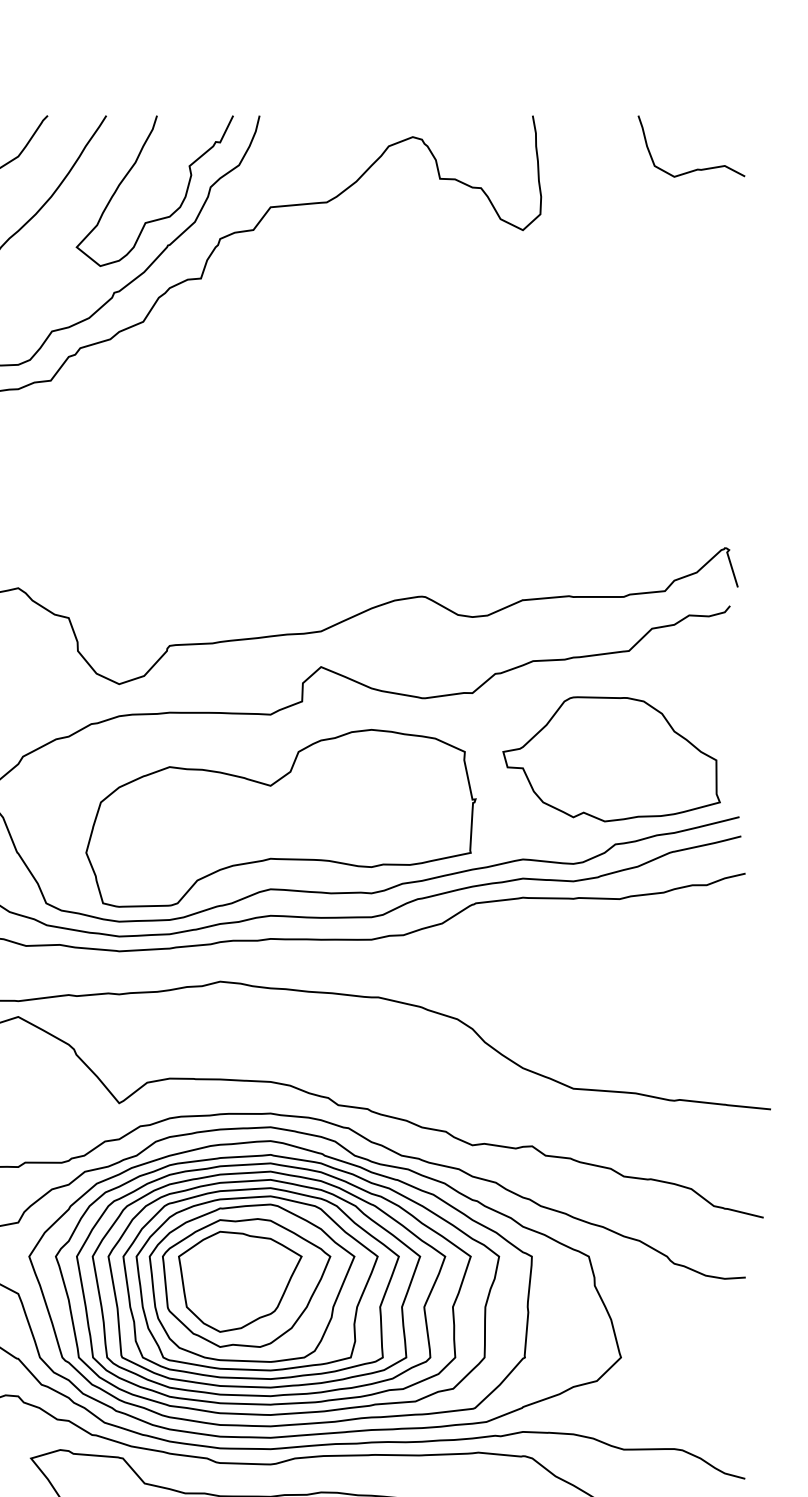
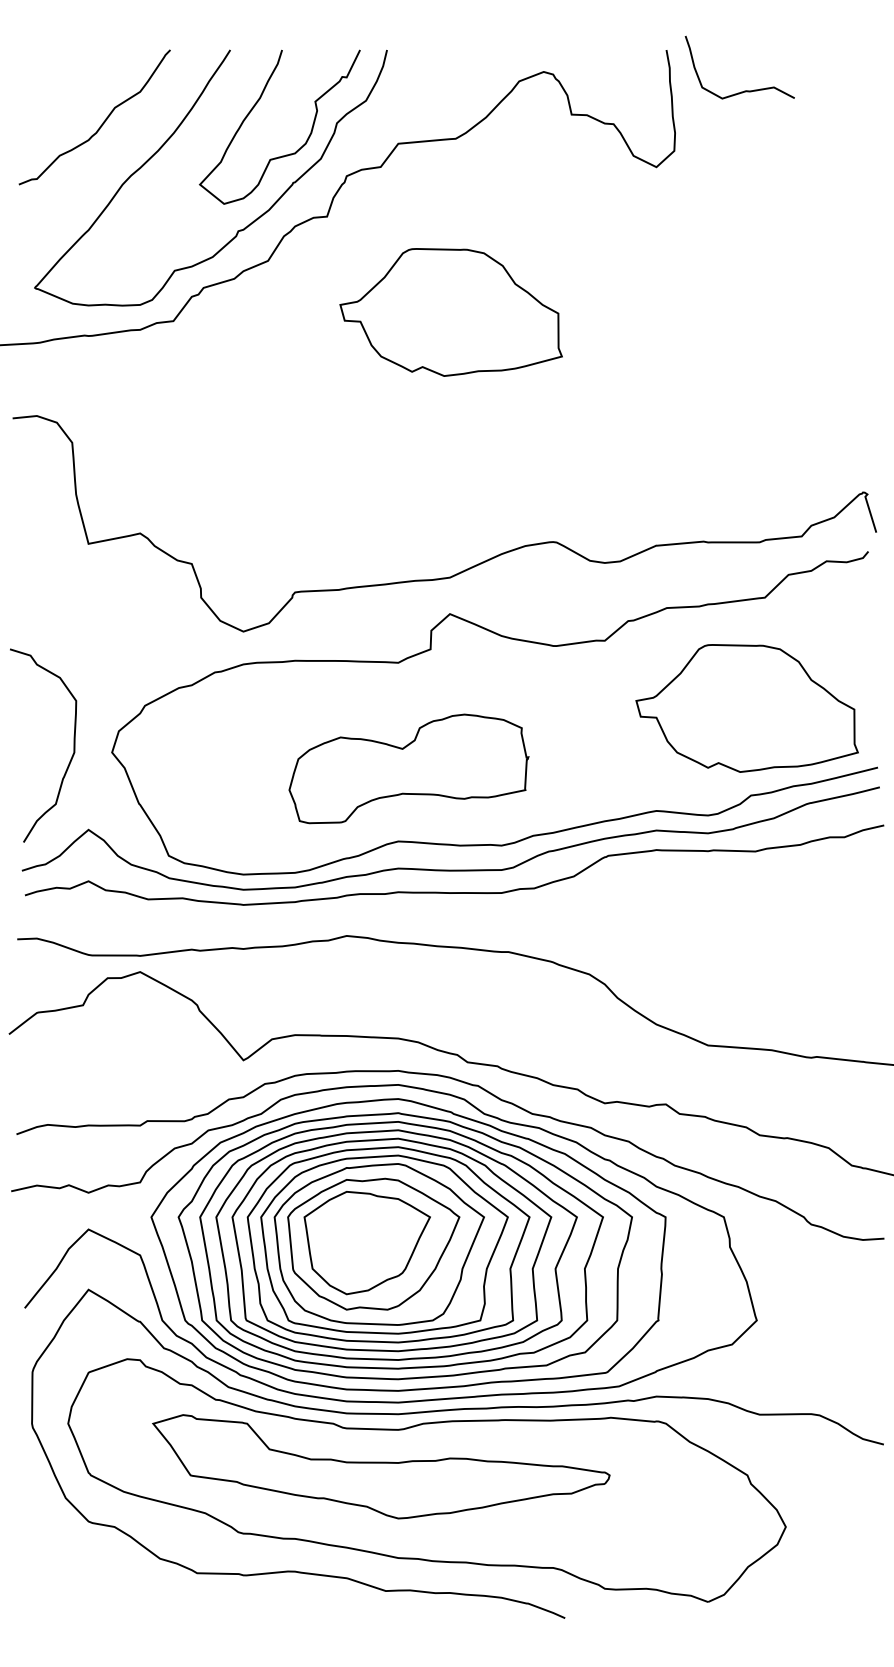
curve: (696, 168) -> (744, 90), moved
part: (321, 372) -> (450, 312), added
part: (280, 817) -> (408, 768), size x0.6

